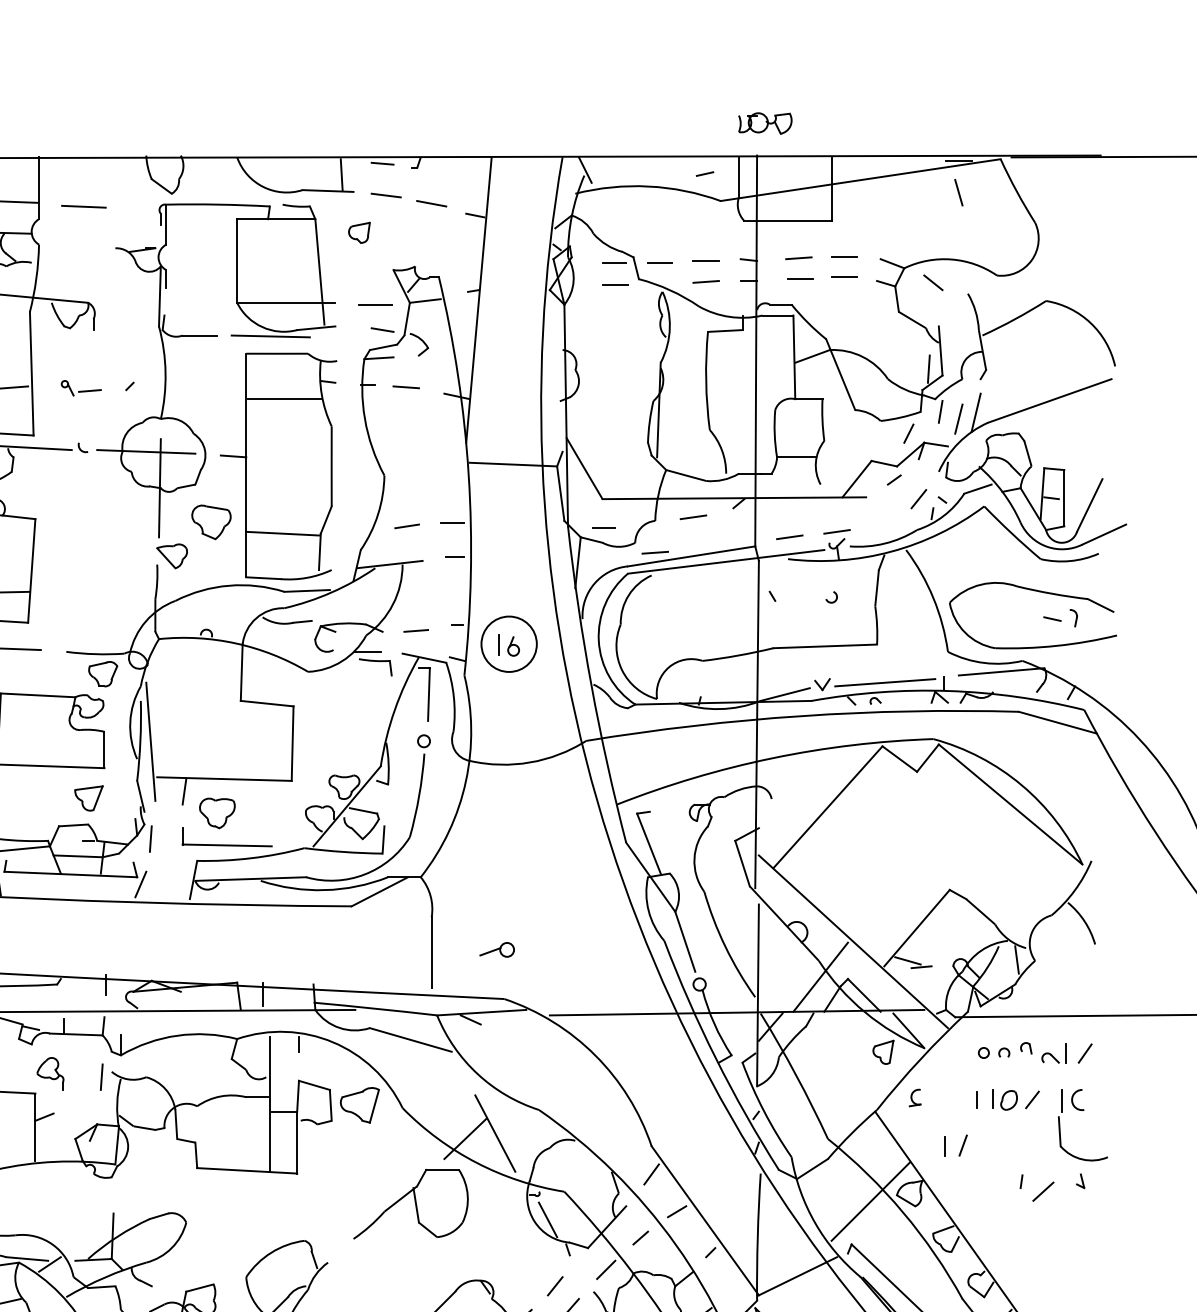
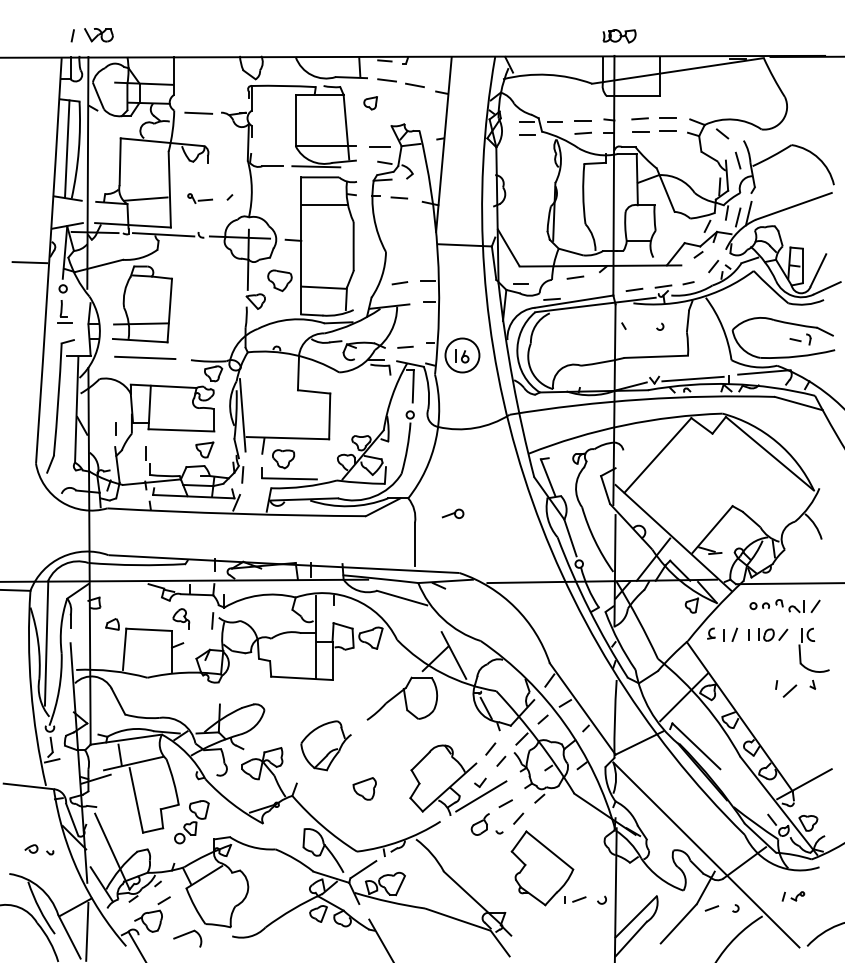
line: (704, 174) -> (688, 283), moved
line: (959, 192) -> (738, 160), moved
line: (83, 205) -> (198, 112), moved
part: (496, 949) -> (452, 513), moved
part: (956, 1145) -> (730, 634), moved

